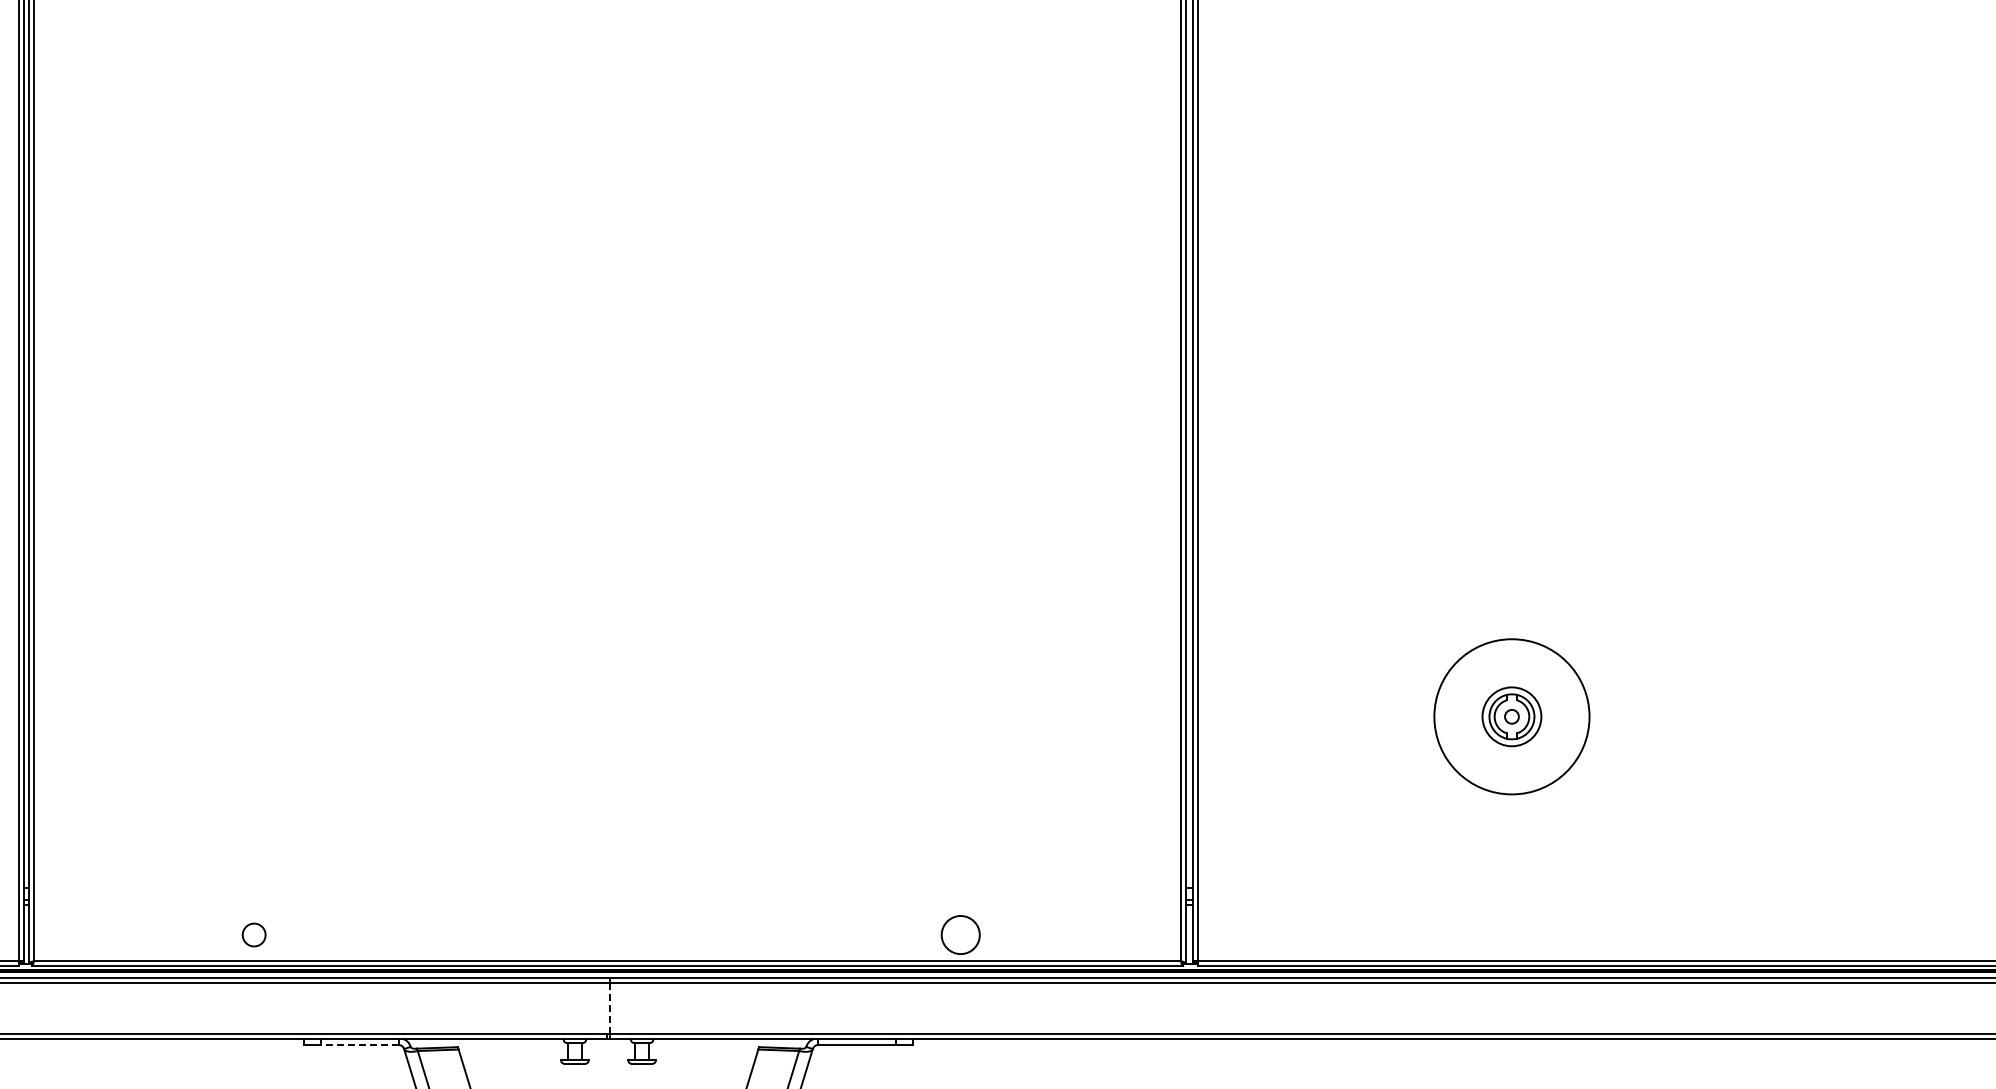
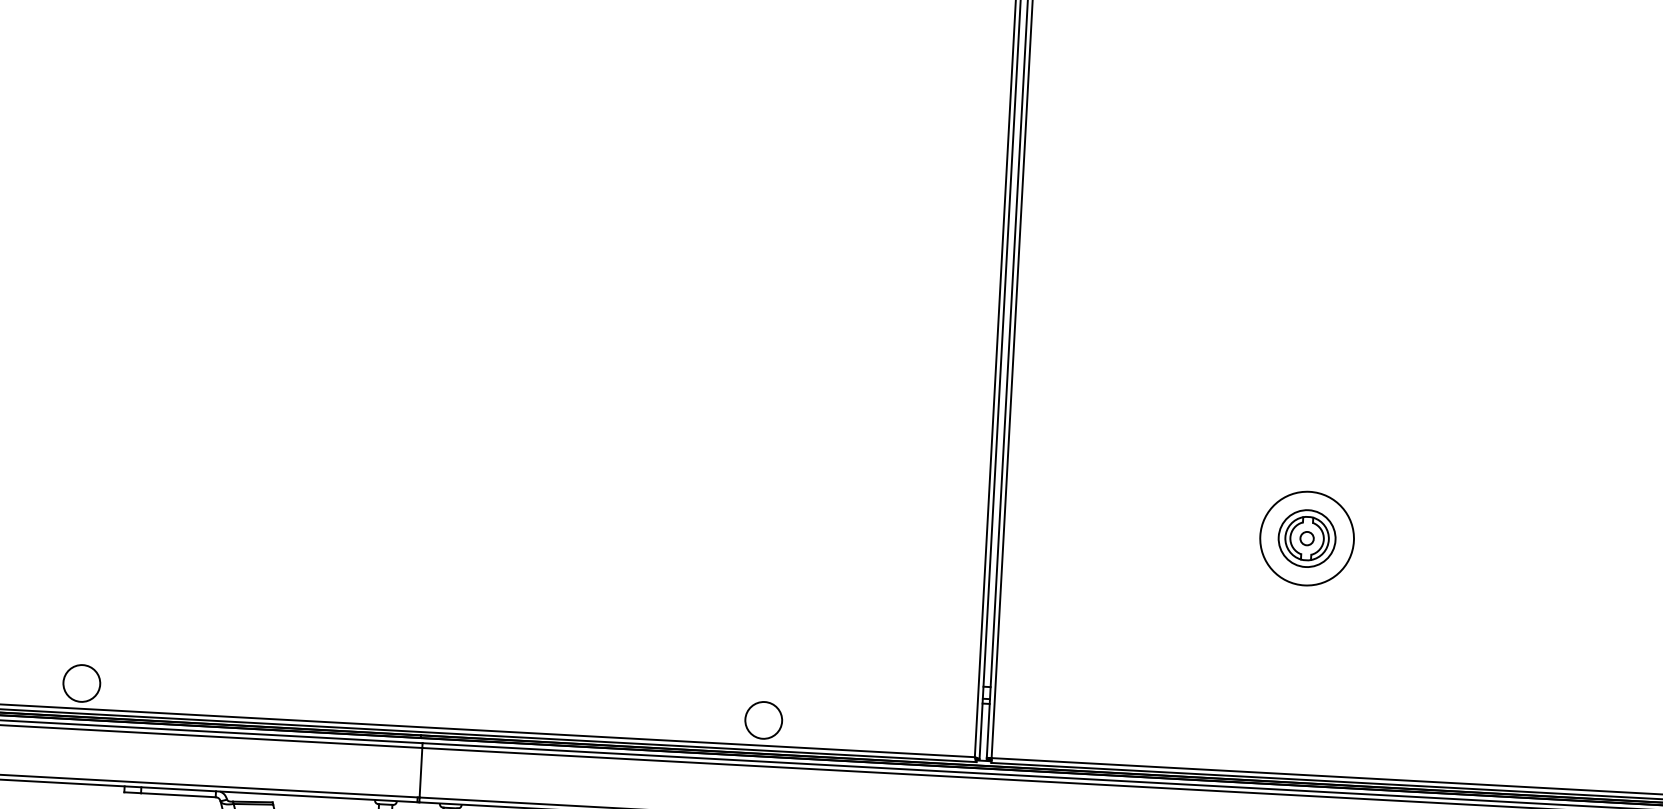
circle: (1511, 716) -> (1306, 538), size x0.62
circle: (254, 935) -> (82, 683), size x1.67
line: (609, 1008) -> (420, 772), dashed -> solid
line: (360, 1045) -> (178, 795), dashed -> solid

